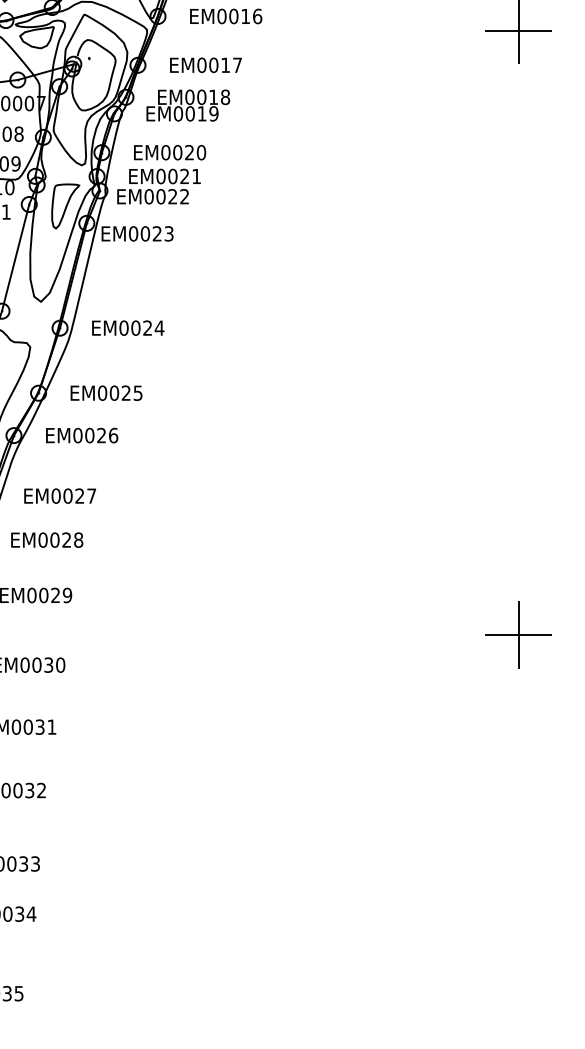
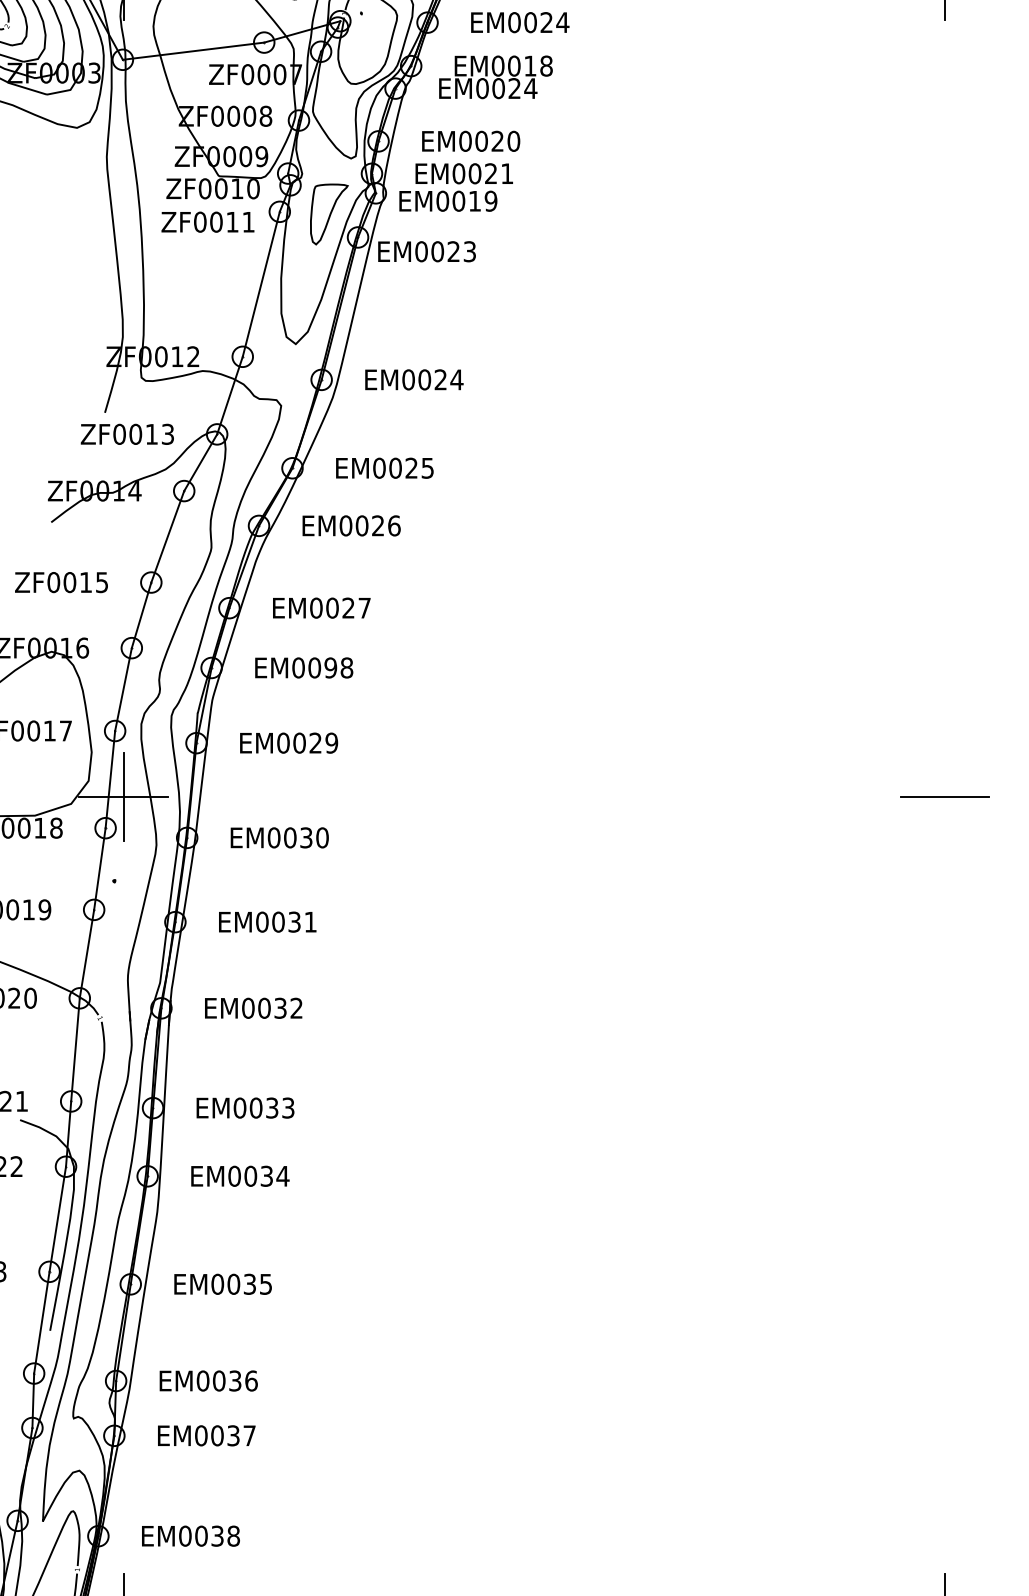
text: (231, 65) -> (554, 22), EM0017 -> EM0024
text: (207, 113) -> (522, 88), EM0019 -> EM0024
text: (178, 196) -> (482, 200), EM0022 -> EM0019
text: (66, 539) -> (330, 667), EM0028 -> EM0098
line: (519, 634) -> (945, 796), removed

